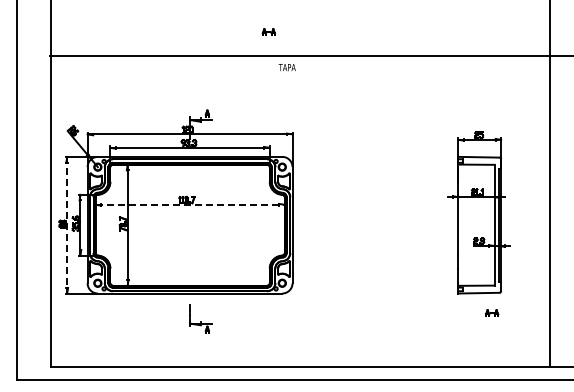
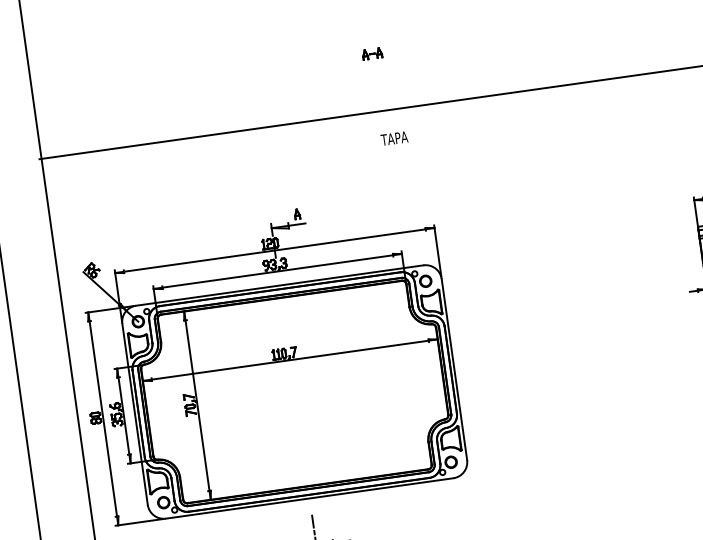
part: (268, 31) -> (371, 52), moved
text: (286, 67) -> (393, 138), moved
line: (190, 204) -> (290, 359), dashed -> solid
line: (67, 225) -> (103, 419), dashed -> solid

